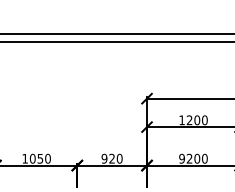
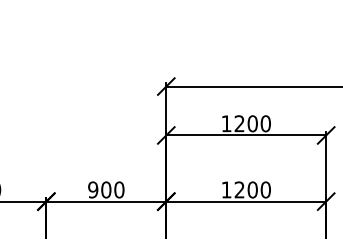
text: (112, 158) -> (106, 189), 920 -> 900
text: (181, 158) -> (225, 189), 9200 -> 1200

